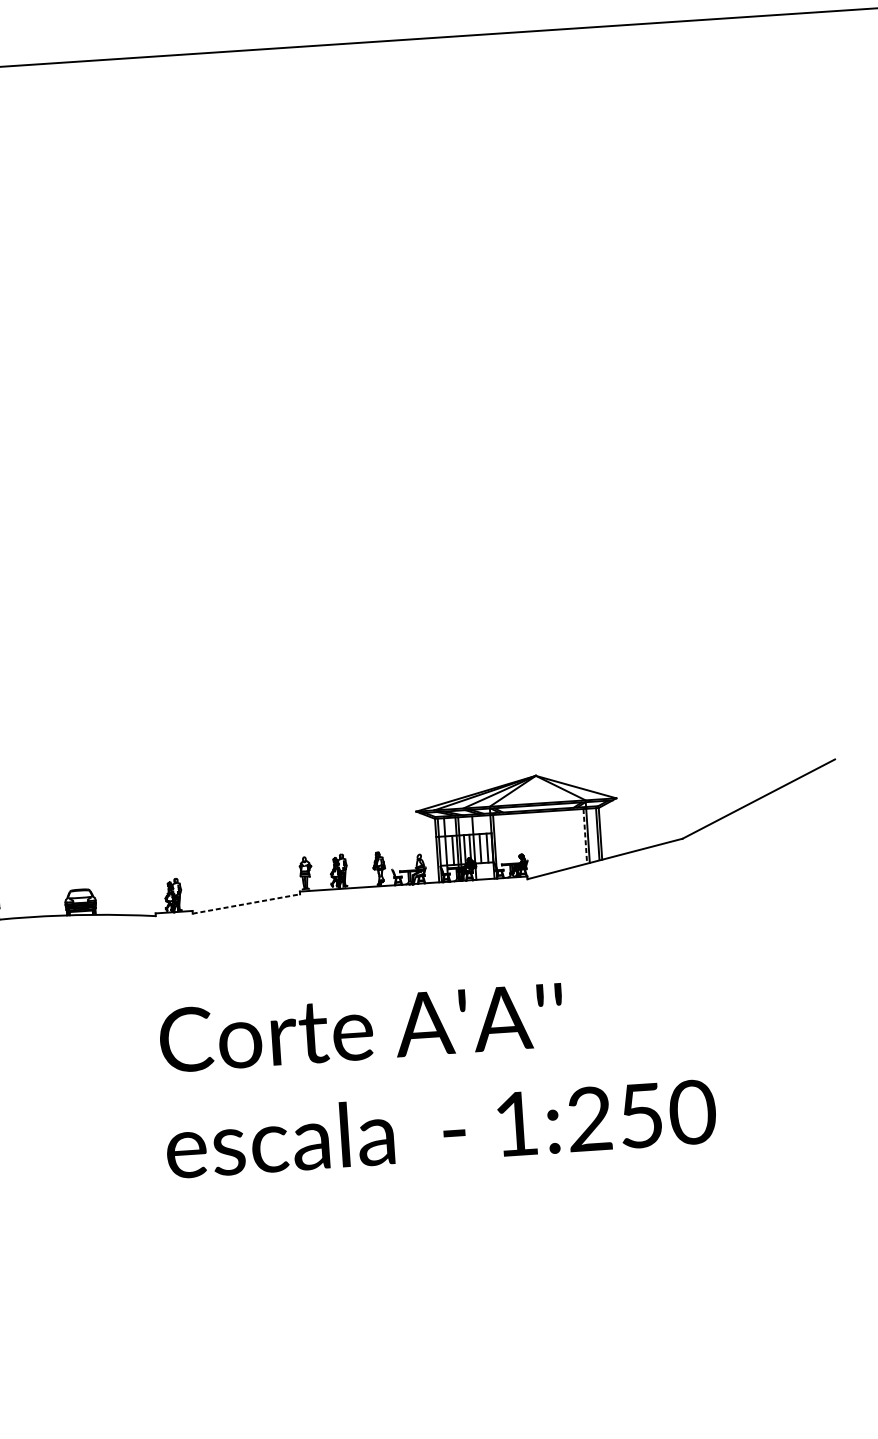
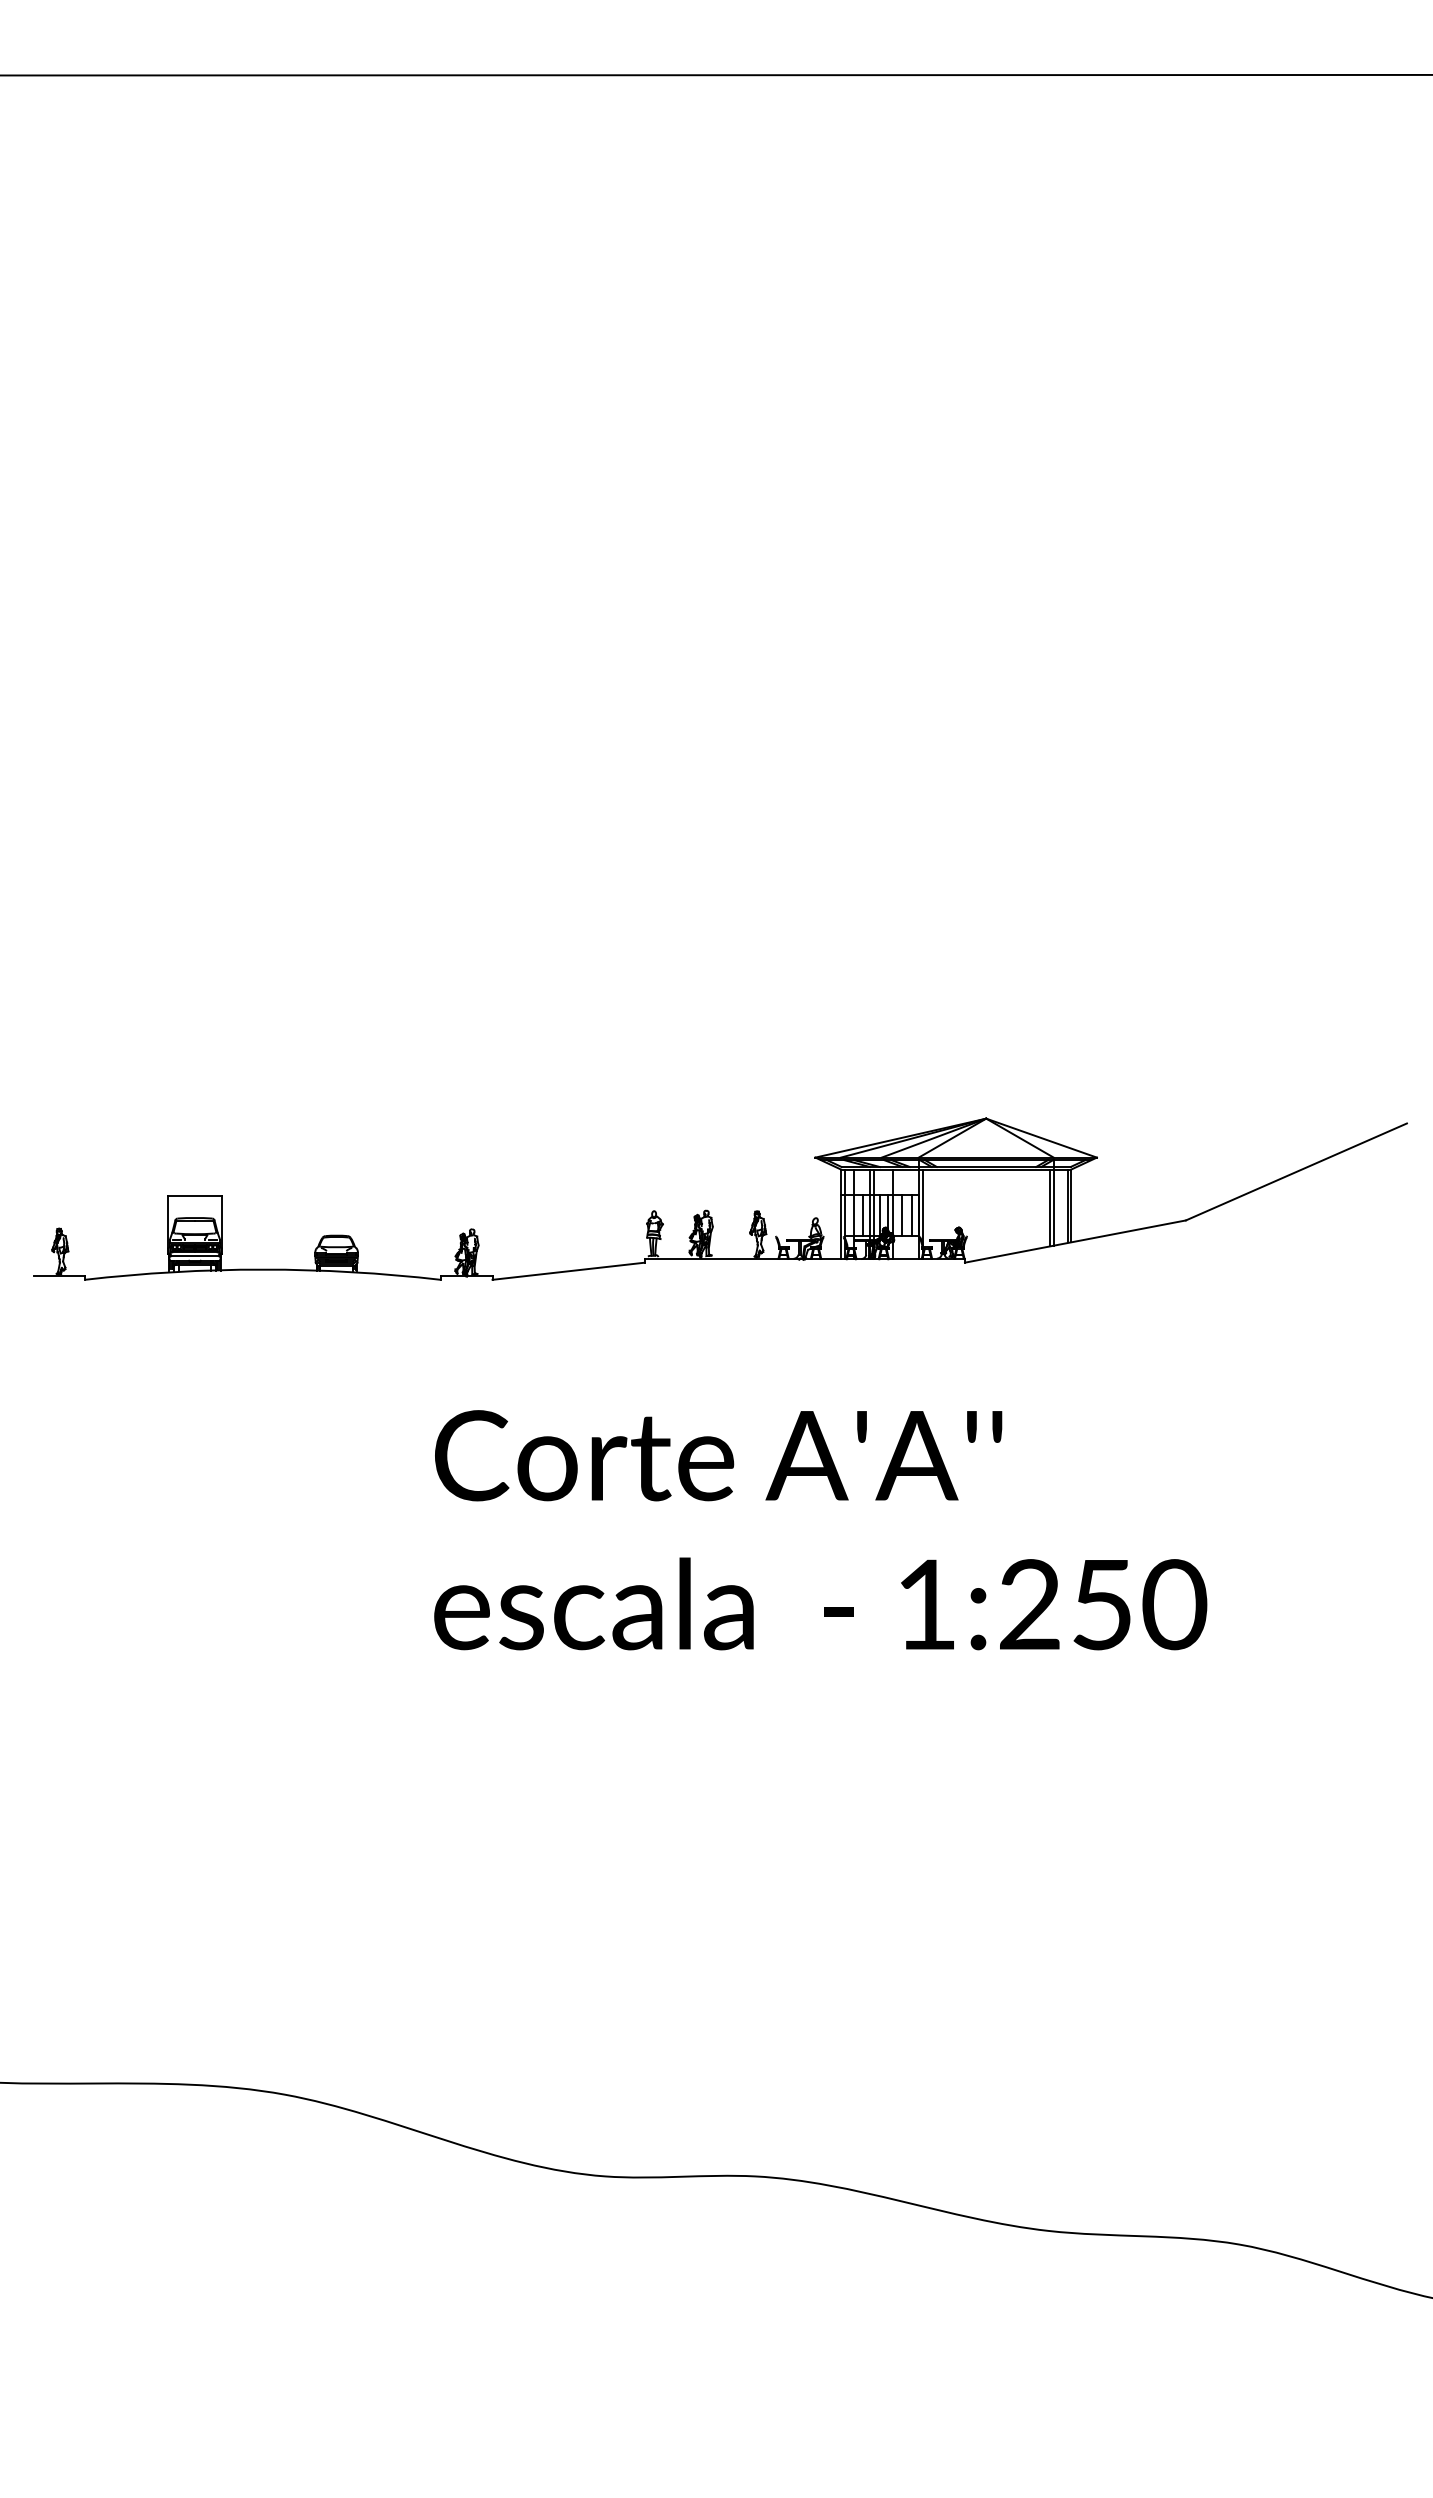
line: (585, 836) -> (1049, 1208), dashed -> solid
line: (246, 904) -> (568, 1271), dashed -> solid

